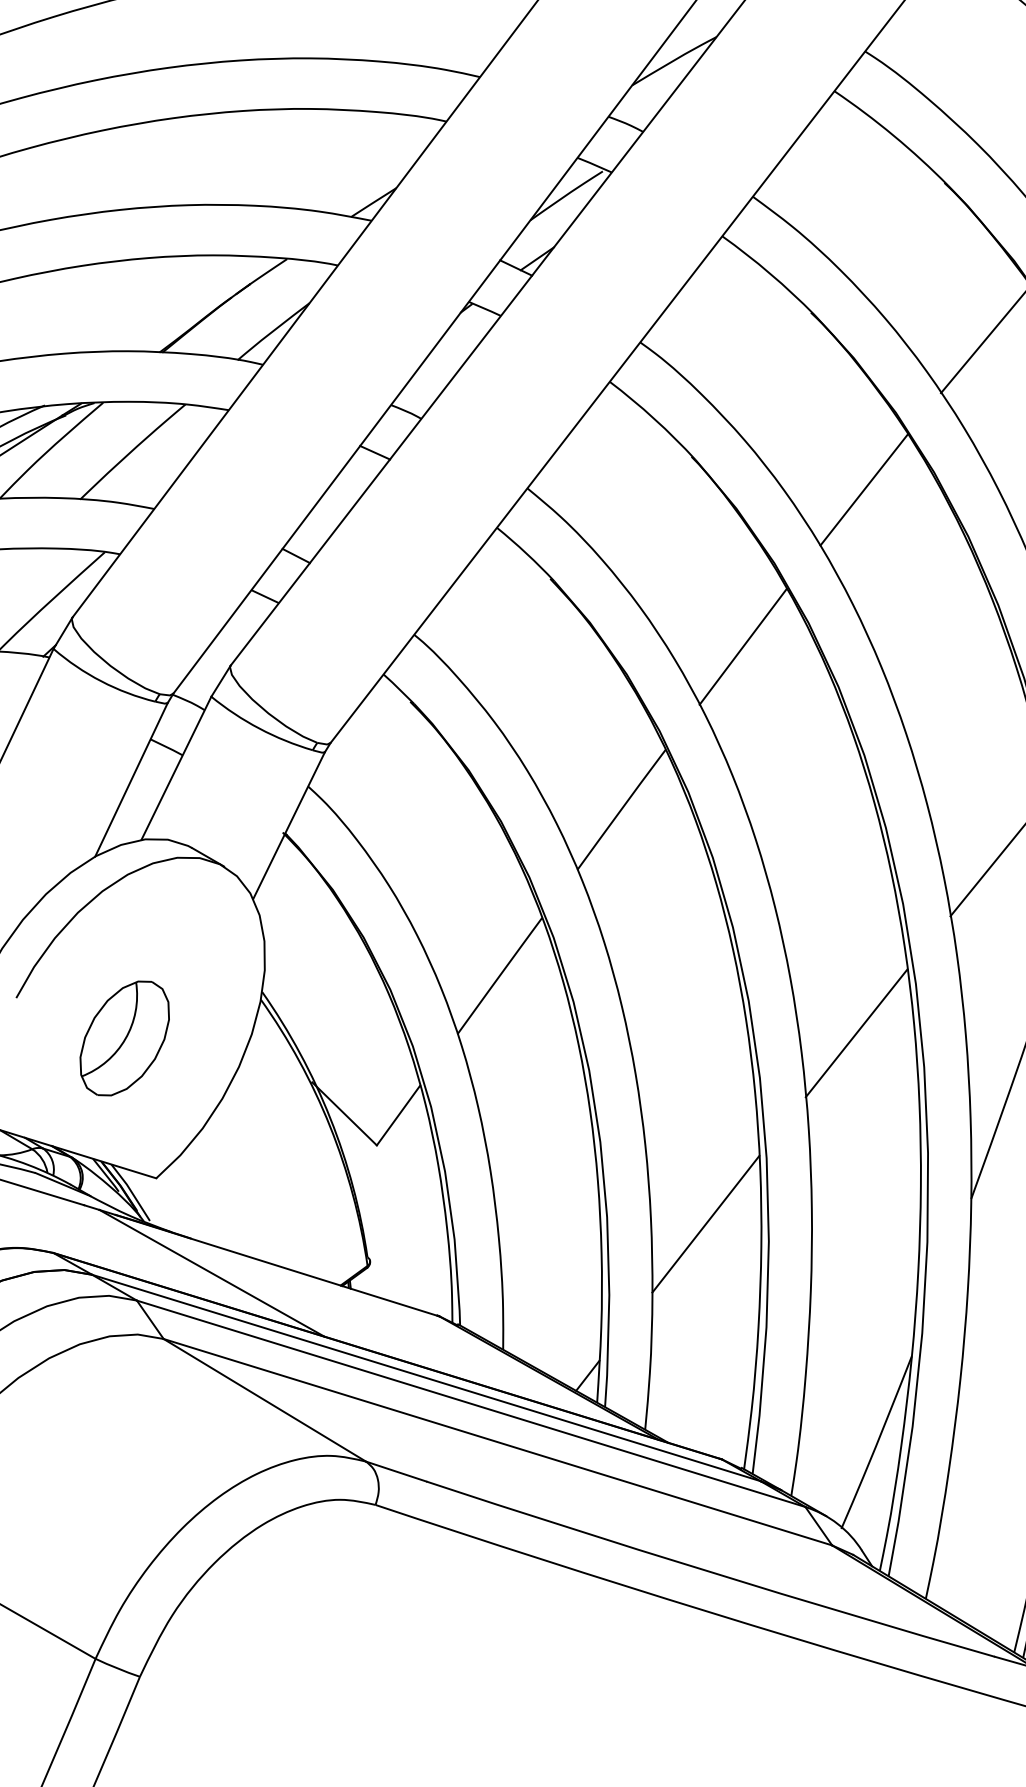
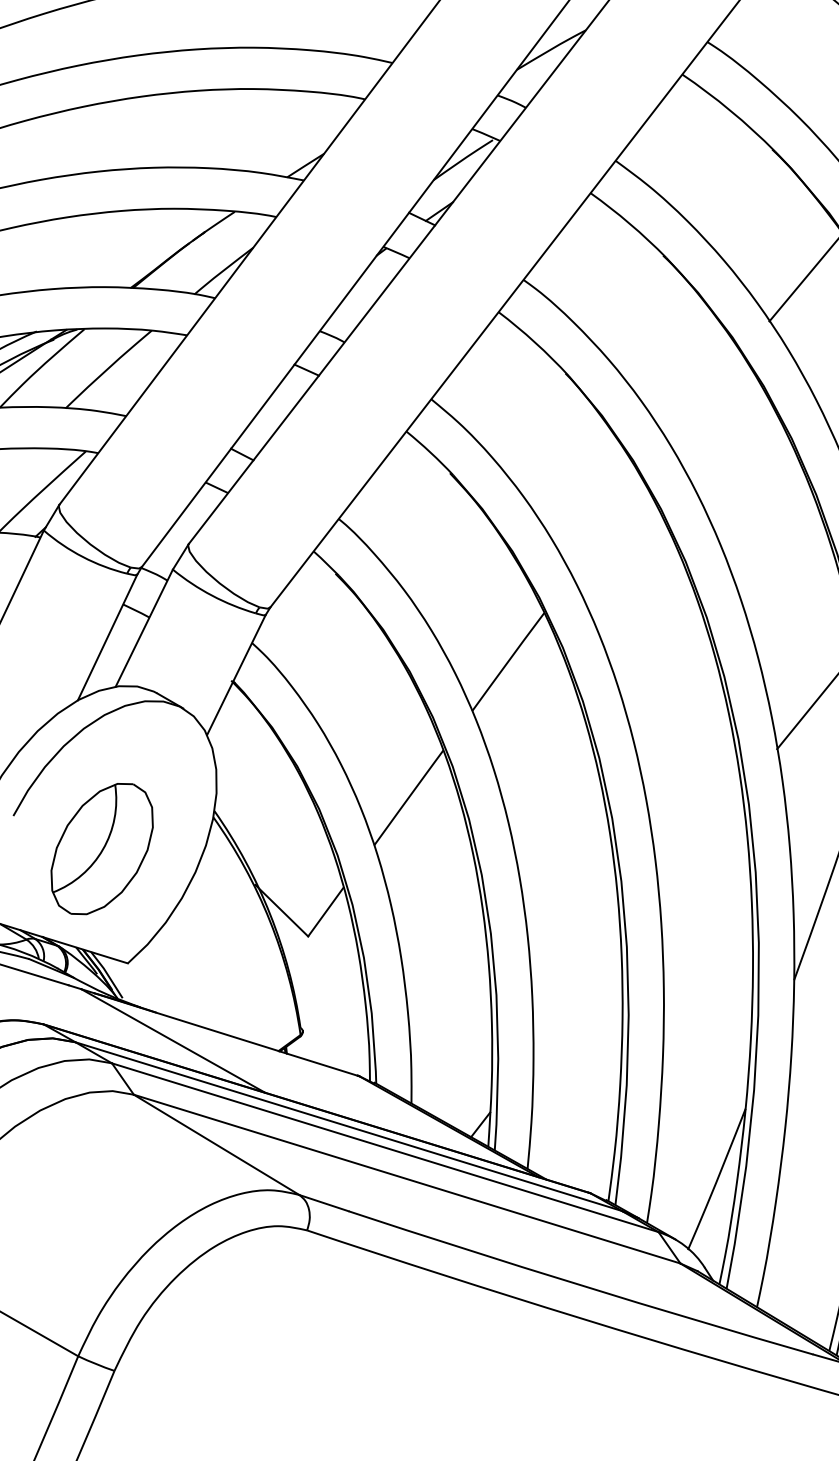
line: (863, 489) -> (706, 400), removed
line: (742, 646) -> (607, 528), removed
line: (856, 1033) -> (700, 844), removed
part: (124, 1038) -> (101, 849), size x1.4
line: (705, 1223) -> (576, 1000), removed

